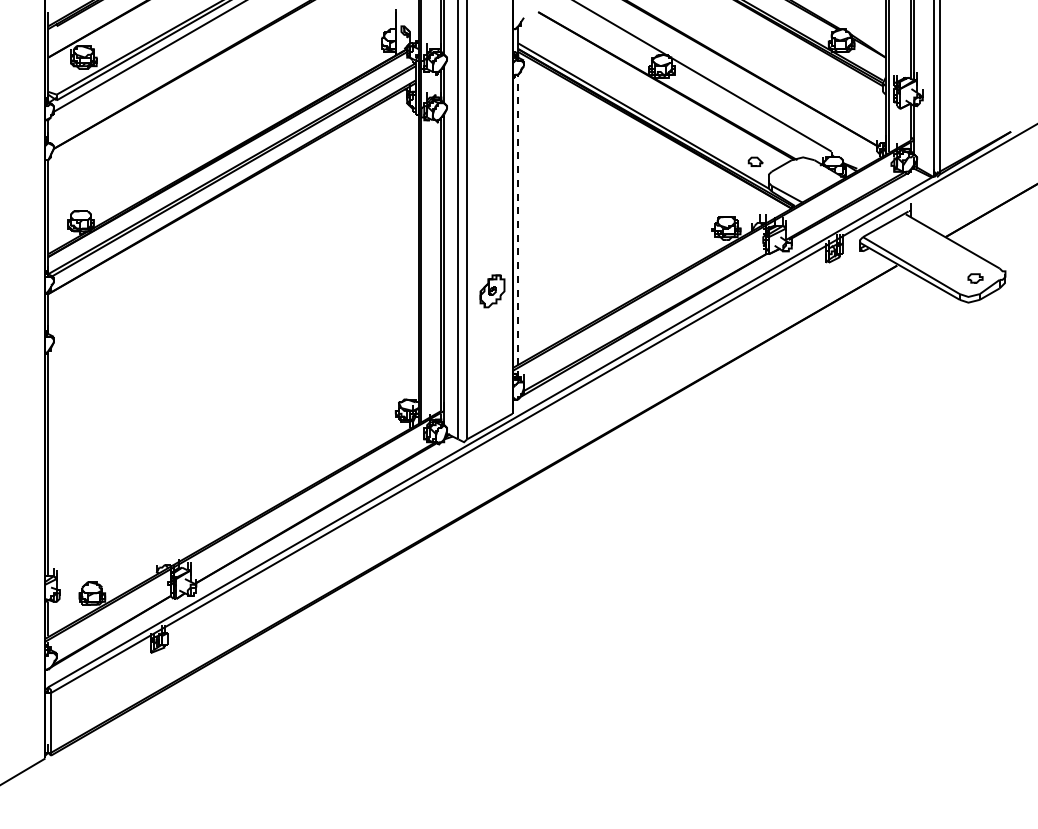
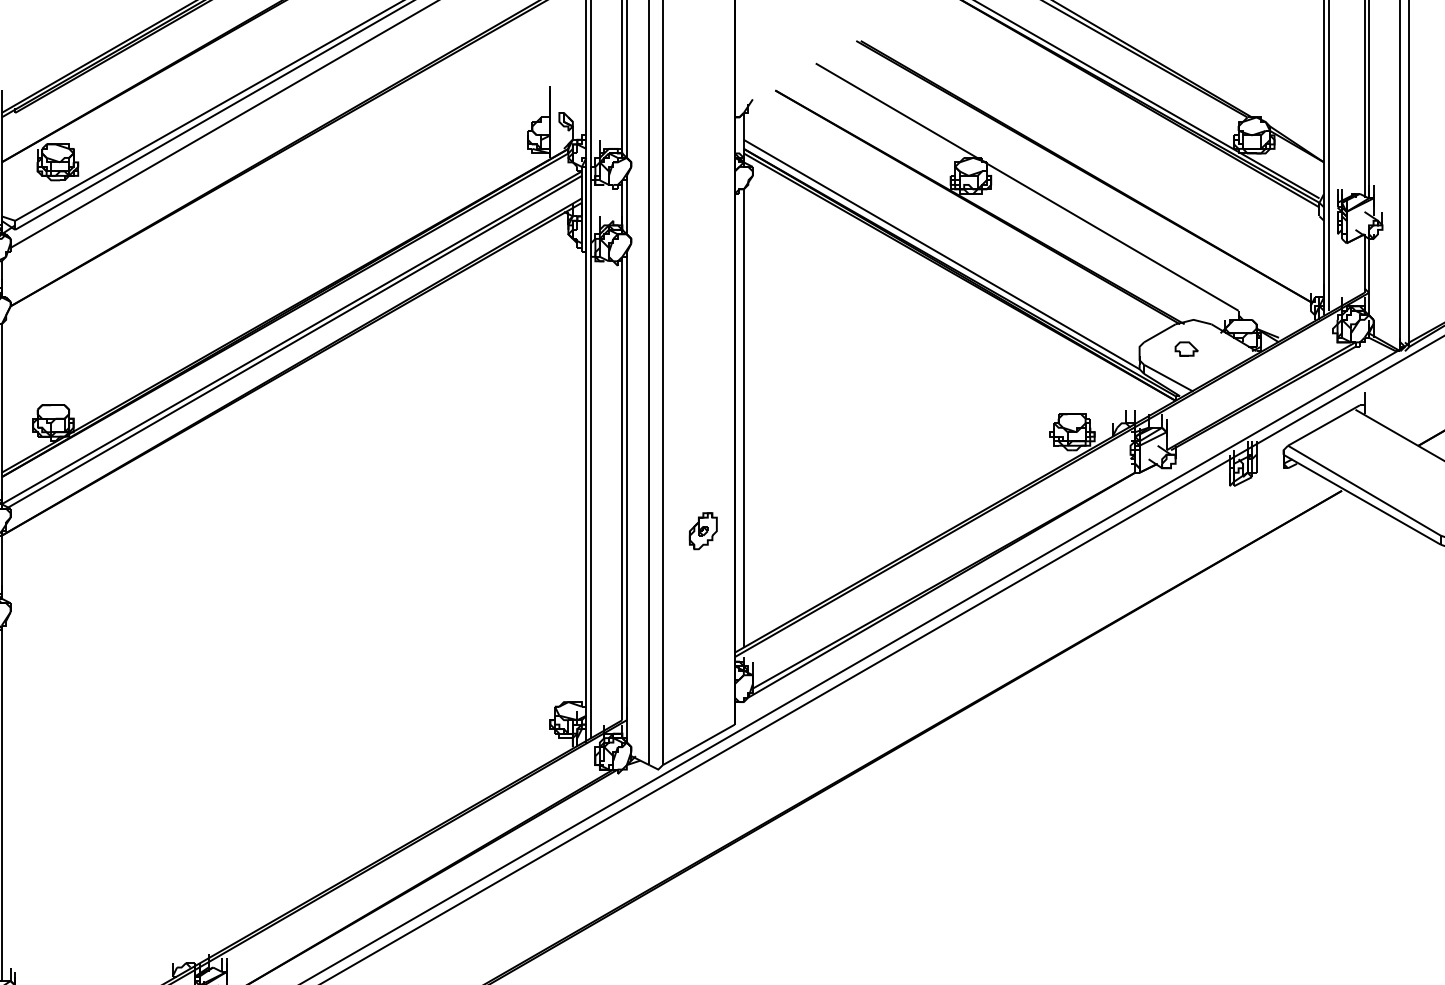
part: (755, 161) -> (1186, 348), moved
line: (518, 219) -> (744, 417), dashed -> solid
part: (492, 290) -> (703, 529), size x0.71

